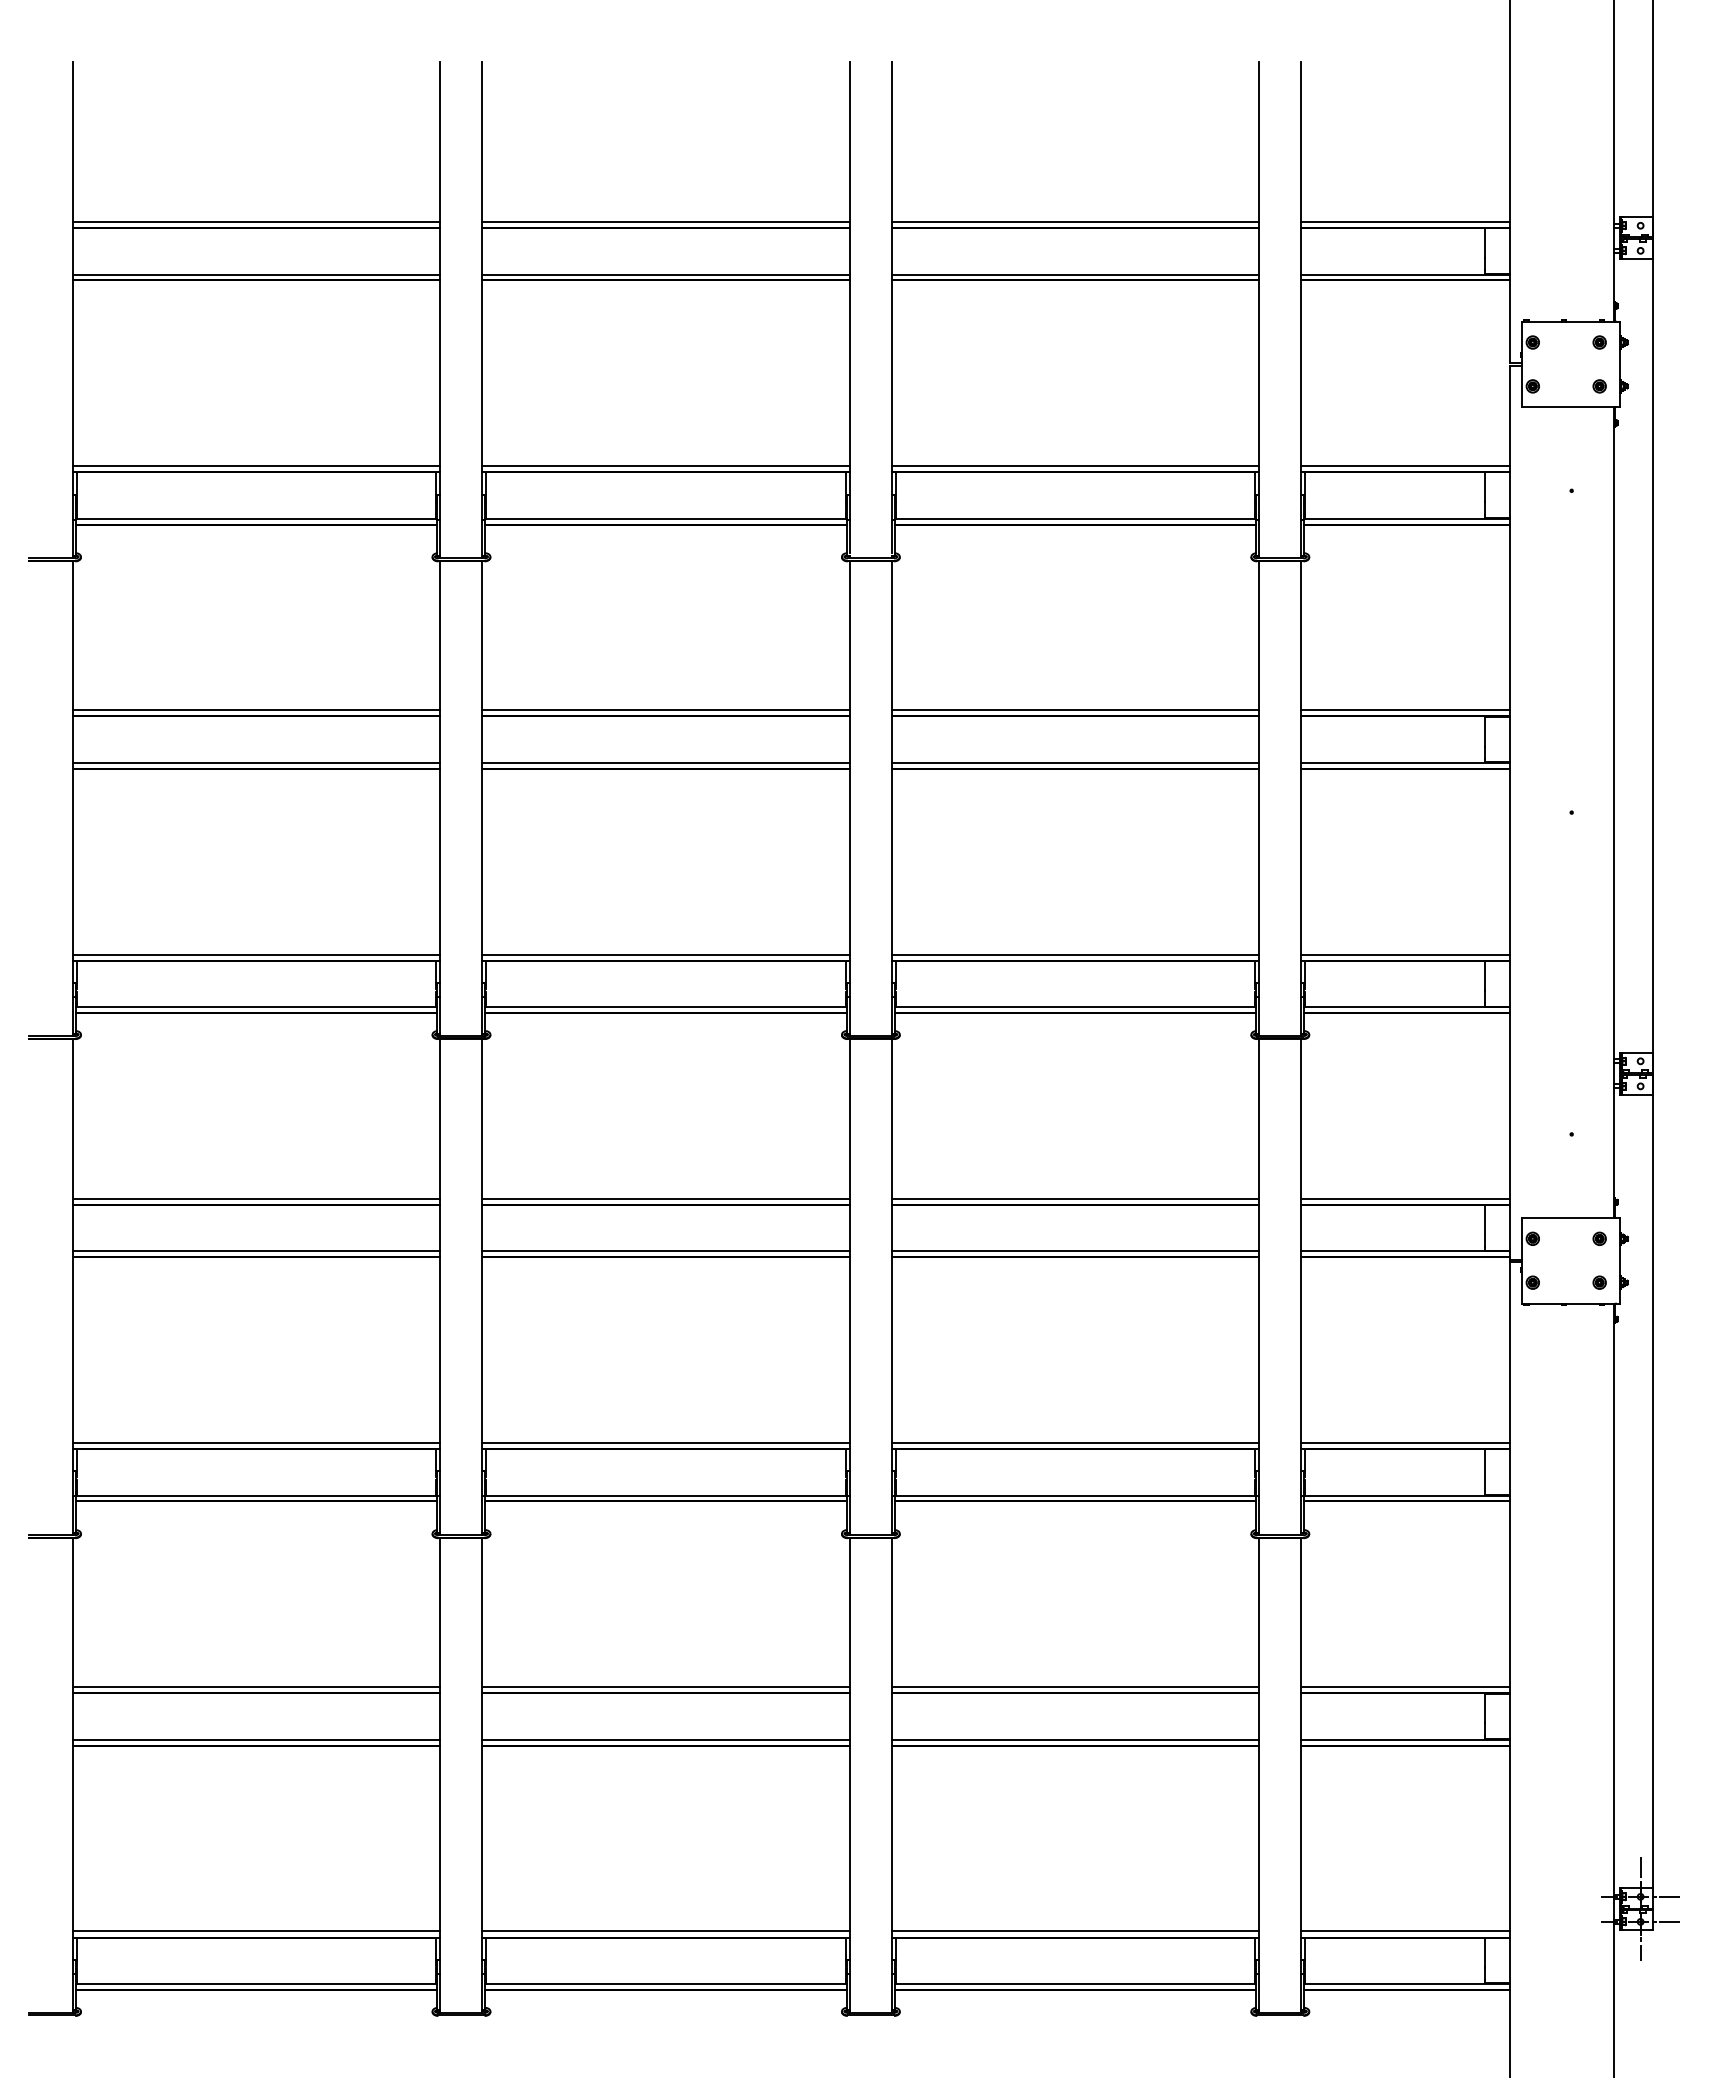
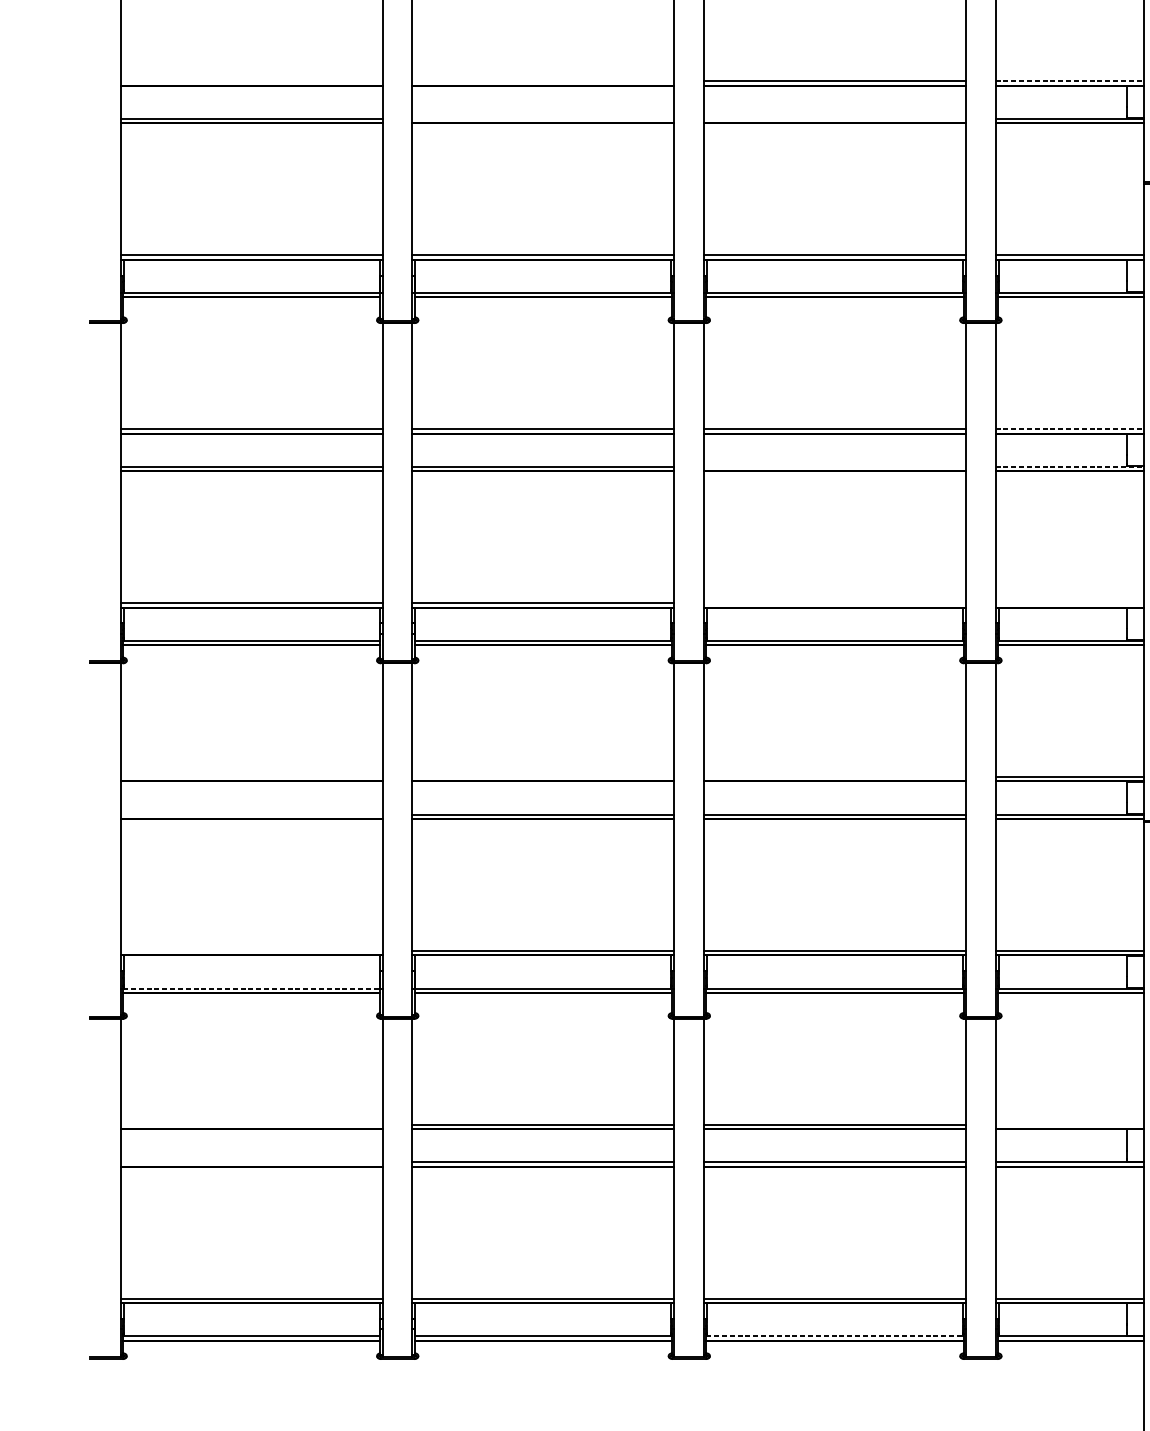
line: (256, 221) -> (251, 81), removed
line: (665, 221) -> (543, 81), removed
line: (1405, 221) -> (1070, 81), solid -> dashed
line: (665, 274) -> (543, 118), removed
line: (1075, 274) -> (835, 118), removed
line: (1405, 710) -> (1070, 429), solid -> dashed
line: (1075, 763) -> (835, 467), removed
line: (1405, 763) -> (1070, 467), solid -> dashed
line: (1075, 954) -> (835, 603), removed
line: (1404, 954) -> (1069, 603), removed
line: (256, 1198) -> (251, 776), removed
line: (665, 1198) -> (543, 776), removed
line: (1075, 1198) -> (835, 776), removed
line: (256, 1251) -> (251, 814), removed
line: (256, 1442) -> (251, 950), removed
line: (256, 1495) -> (251, 988), solid -> dashed
line: (256, 1687) -> (251, 1125), removed
line: (1404, 1687) -> (1069, 1125), removed
line: (256, 1739) -> (251, 1162), removed
line: (1075, 1984) -> (835, 1336), solid -> dashed

